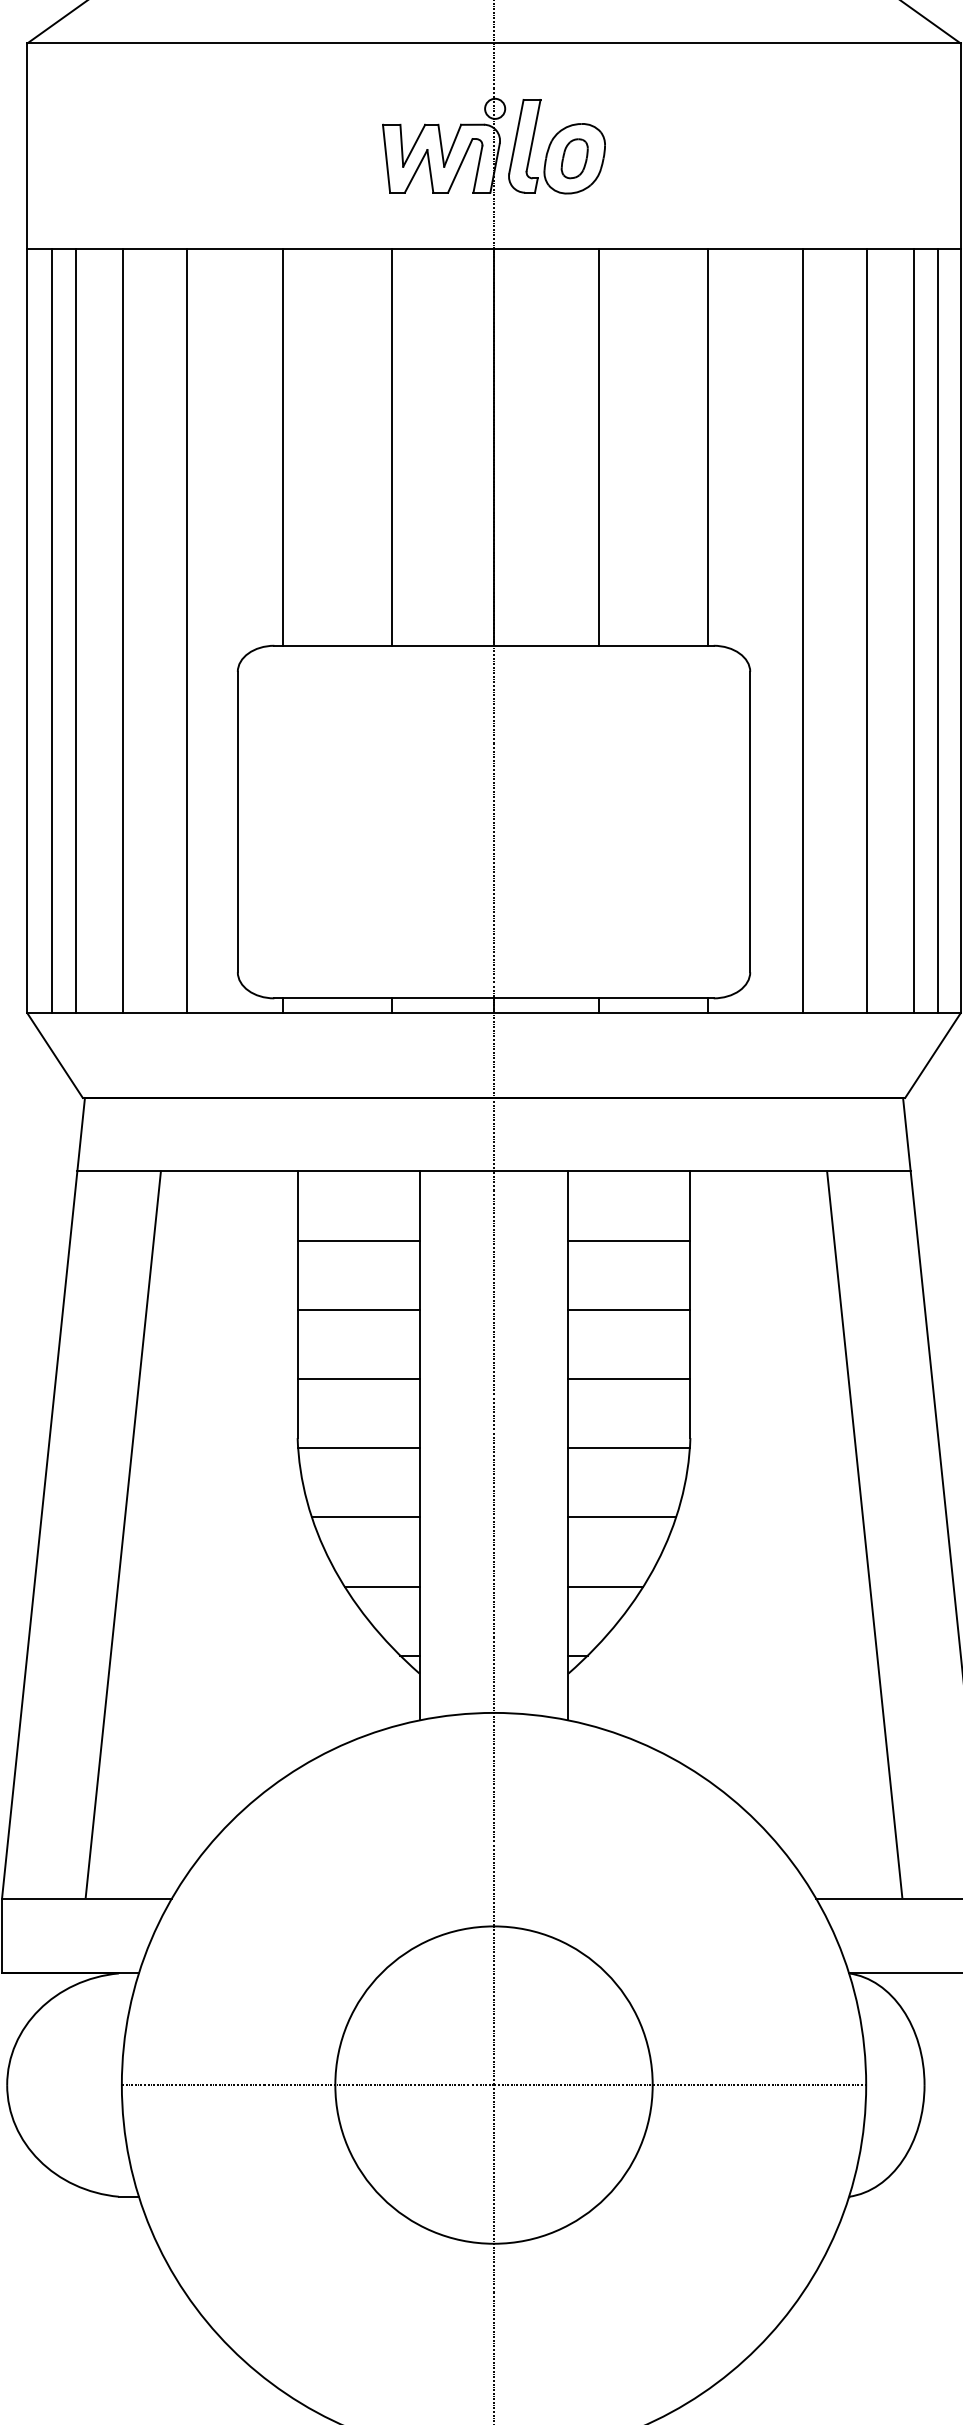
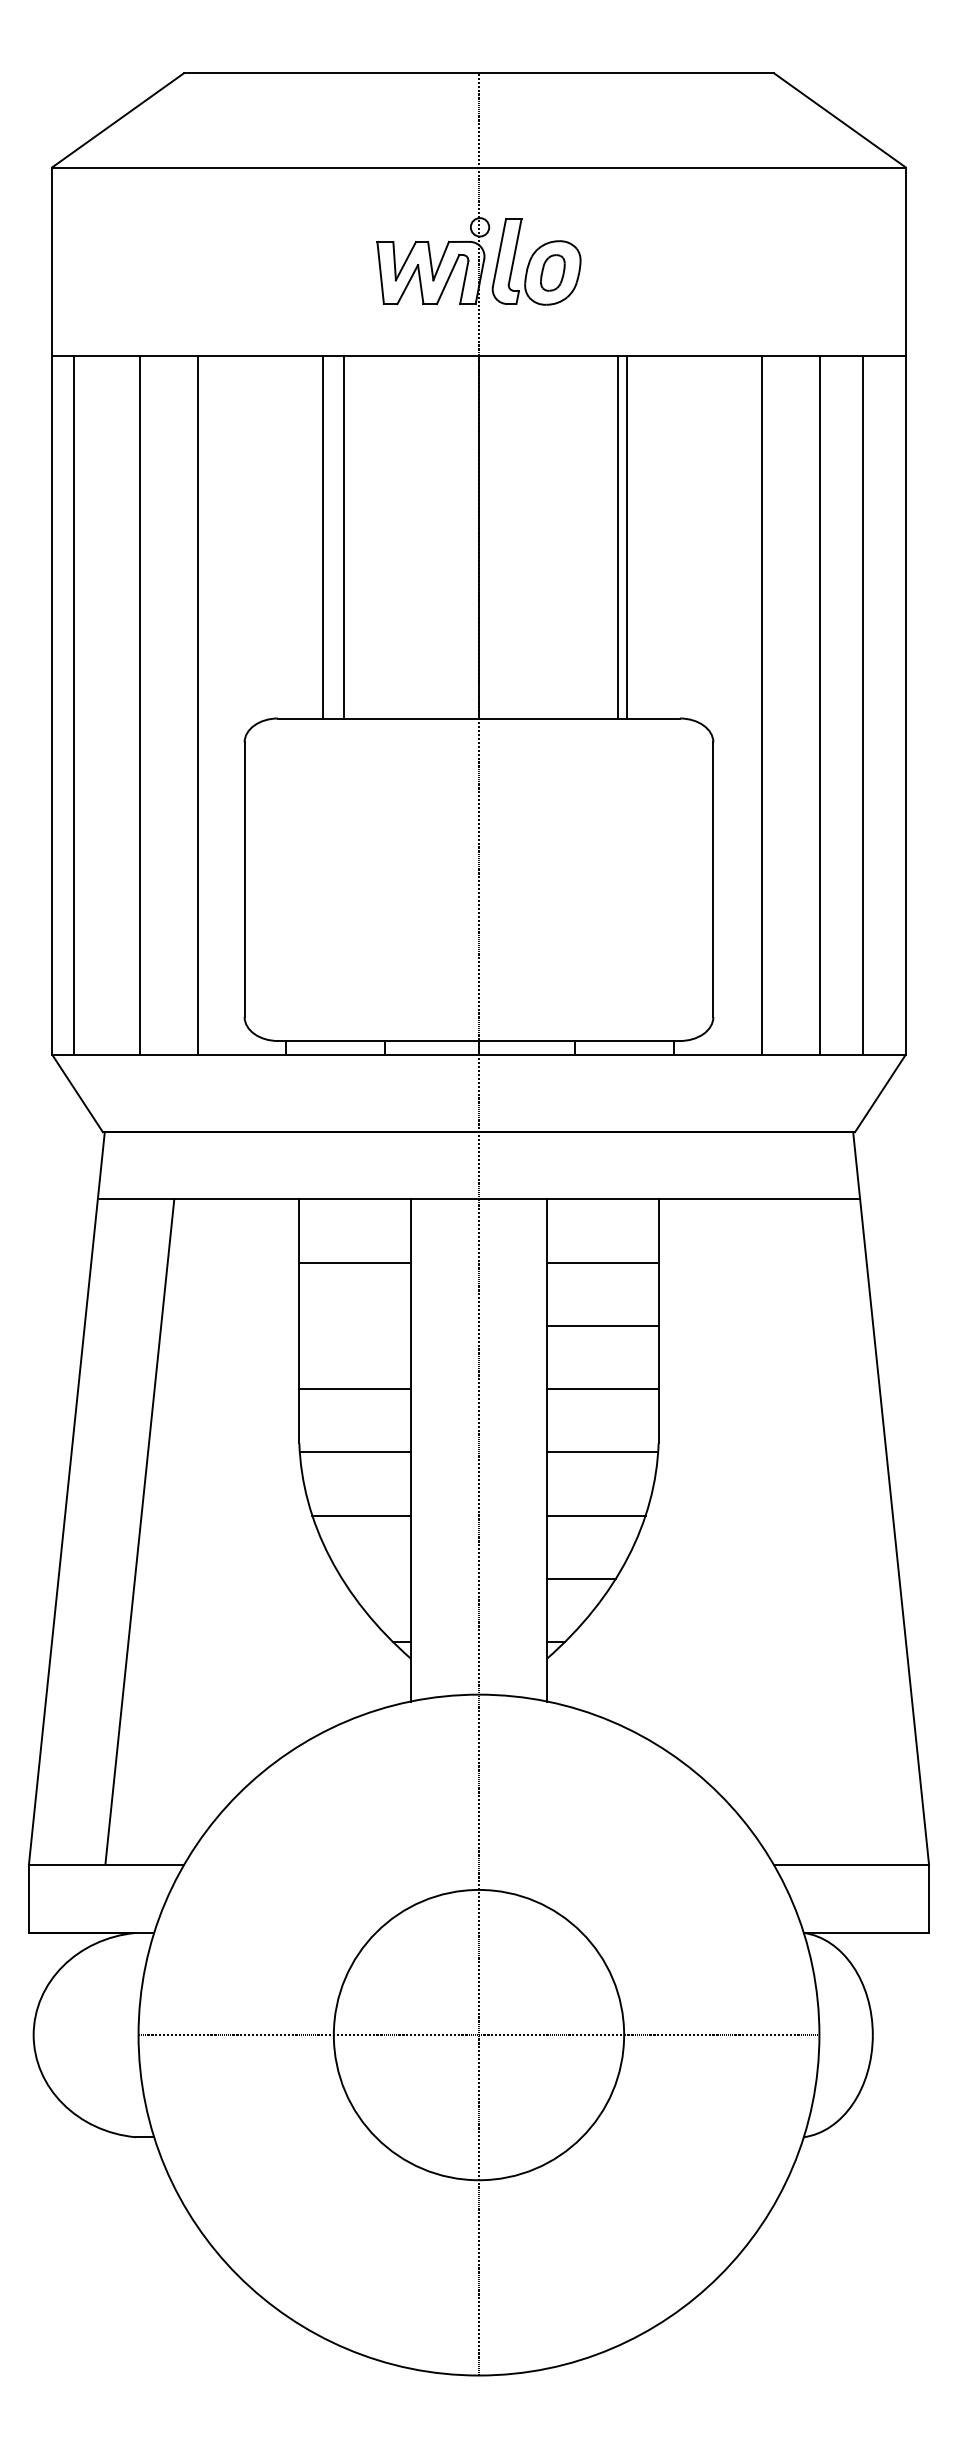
line: (282, 446) -> (322, 536), moved
line: (391, 446) -> (344, 536), moved
line: (598, 446) -> (626, 536), moved
line: (707, 446) -> (618, 536), moved
line: (75, 630) -> (96, 704), removed
line: (938, 630) -> (885, 704), removed
line: (357, 1309) -> (354, 1325), removed
line: (864, 1534) -> (817, 1531), removed
line: (381, 1587) -> (376, 1579), removed

